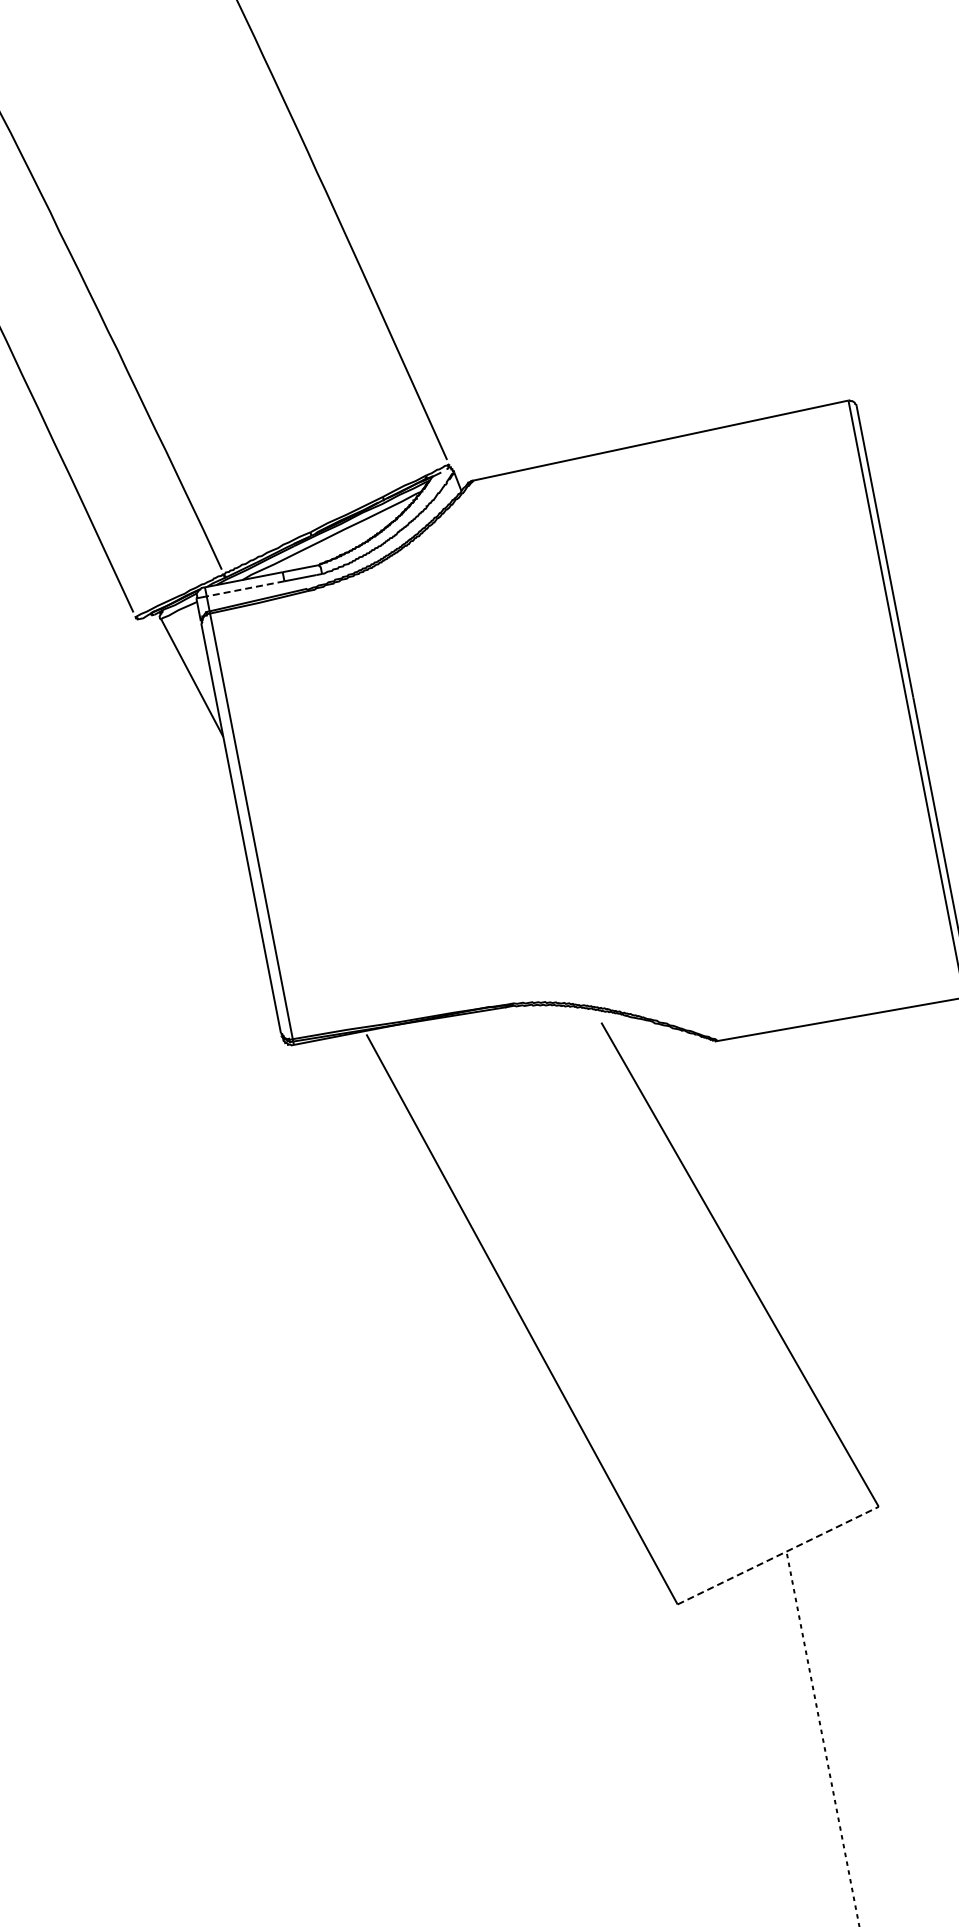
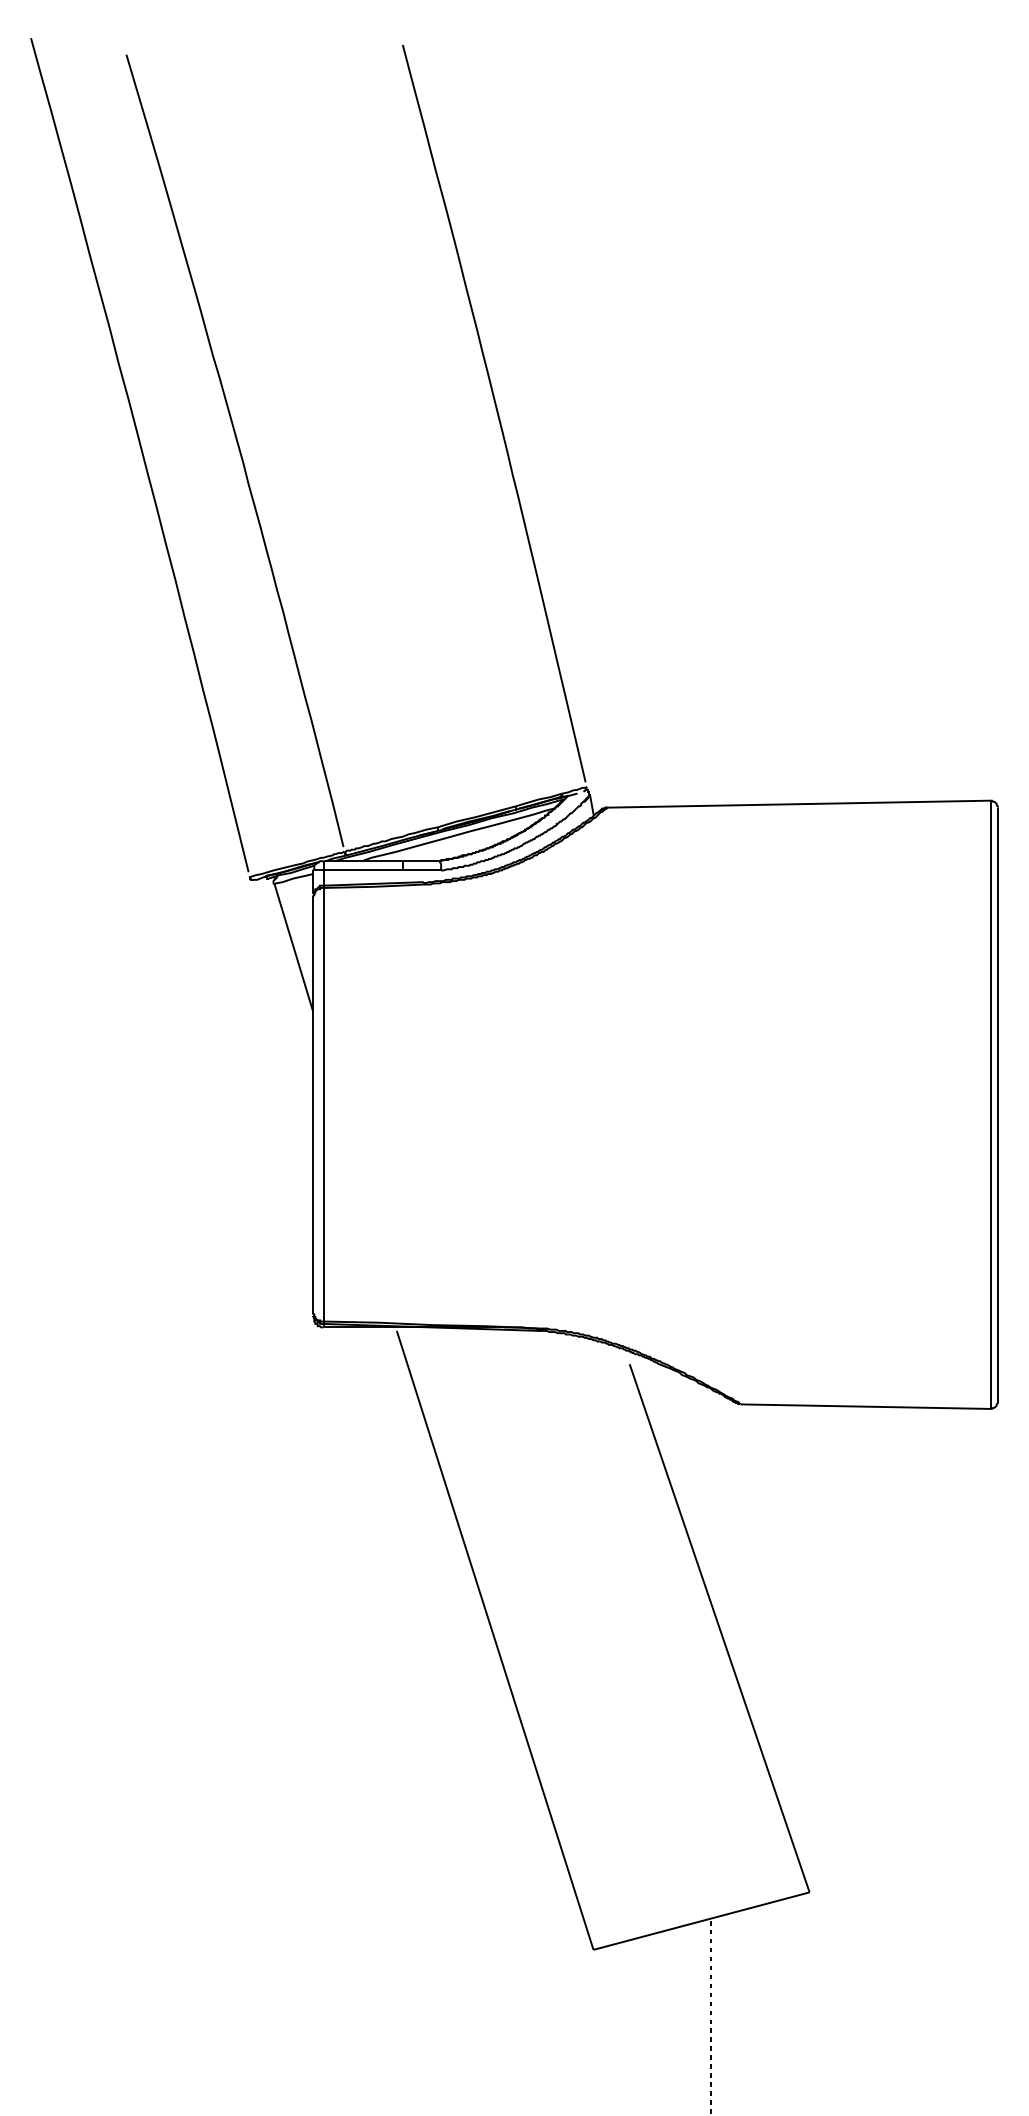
line: (245, 588) -> (363, 870), dashed -> solid
line: (778, 1556) -> (701, 1921), dashed -> solid

